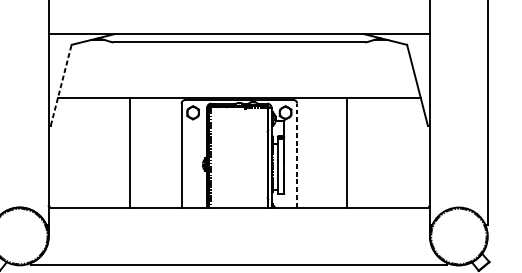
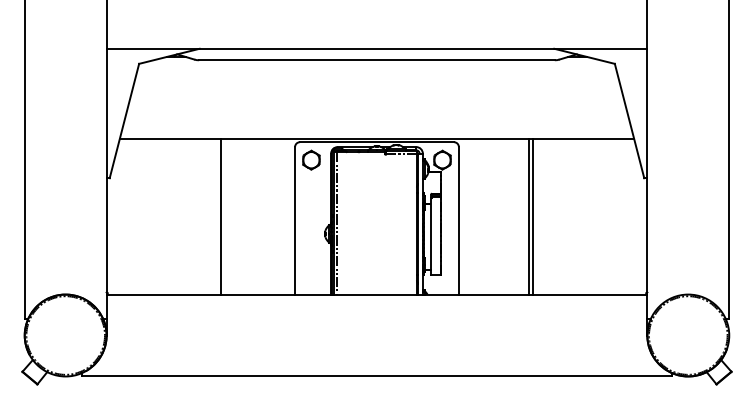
line: (61, 84) -> (124, 120), dashed -> solid
line: (349, 152) -> (532, 216), added
line: (296, 155) -> (458, 220), dashed -> solid

